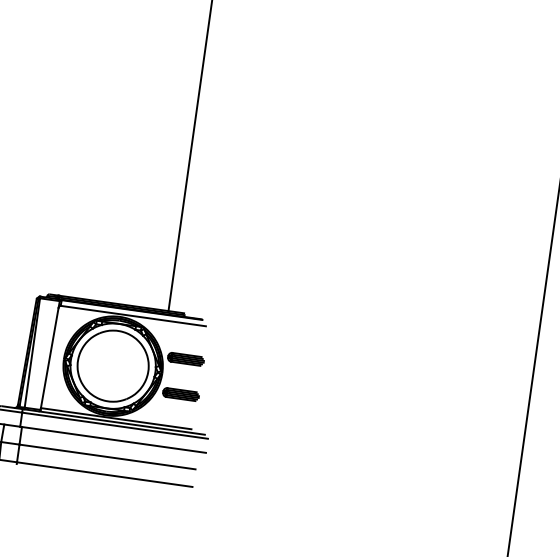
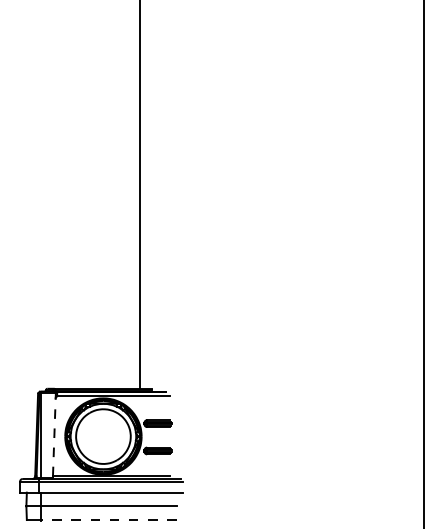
line: (50, 357) -> (54, 436), solid -> dashed
line: (104, 475) -> (108, 520), solid -> dashed

